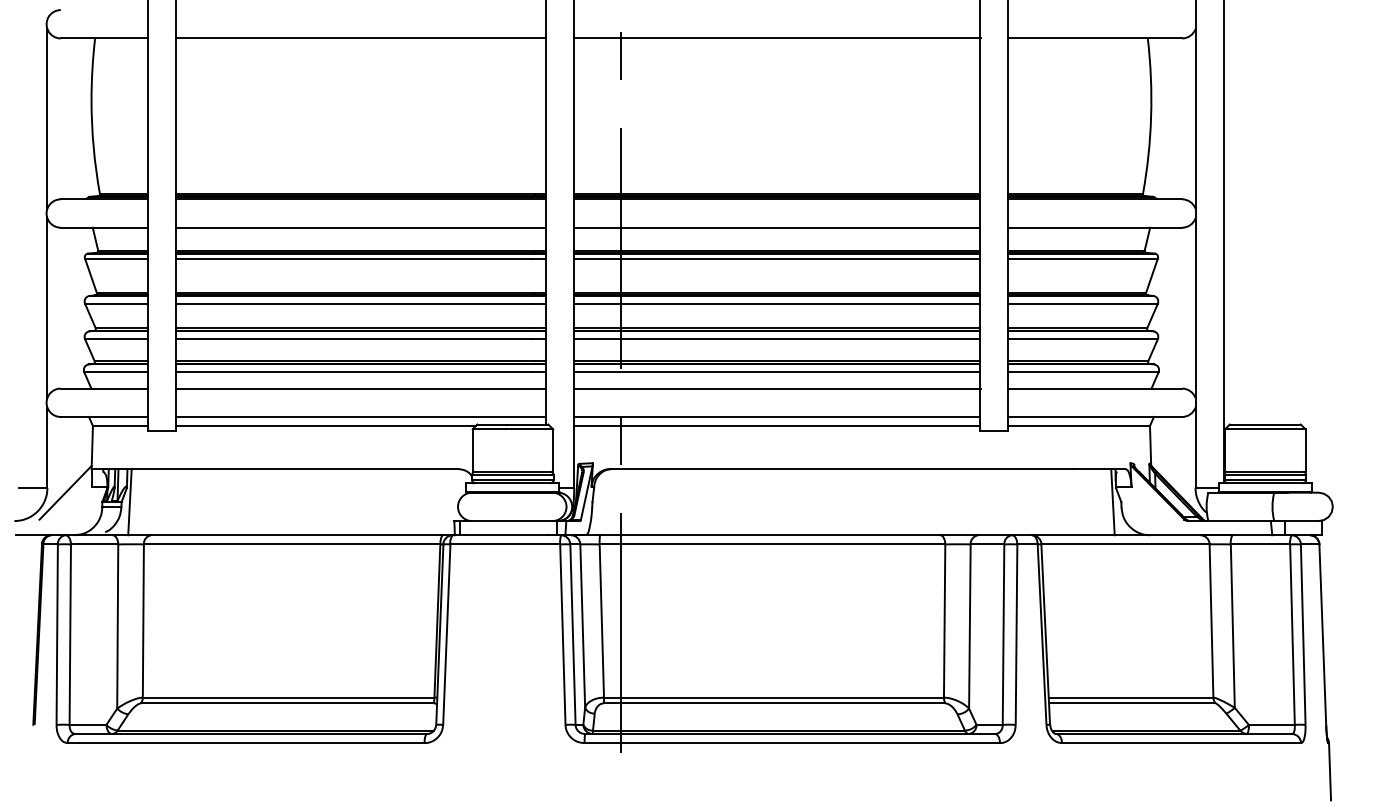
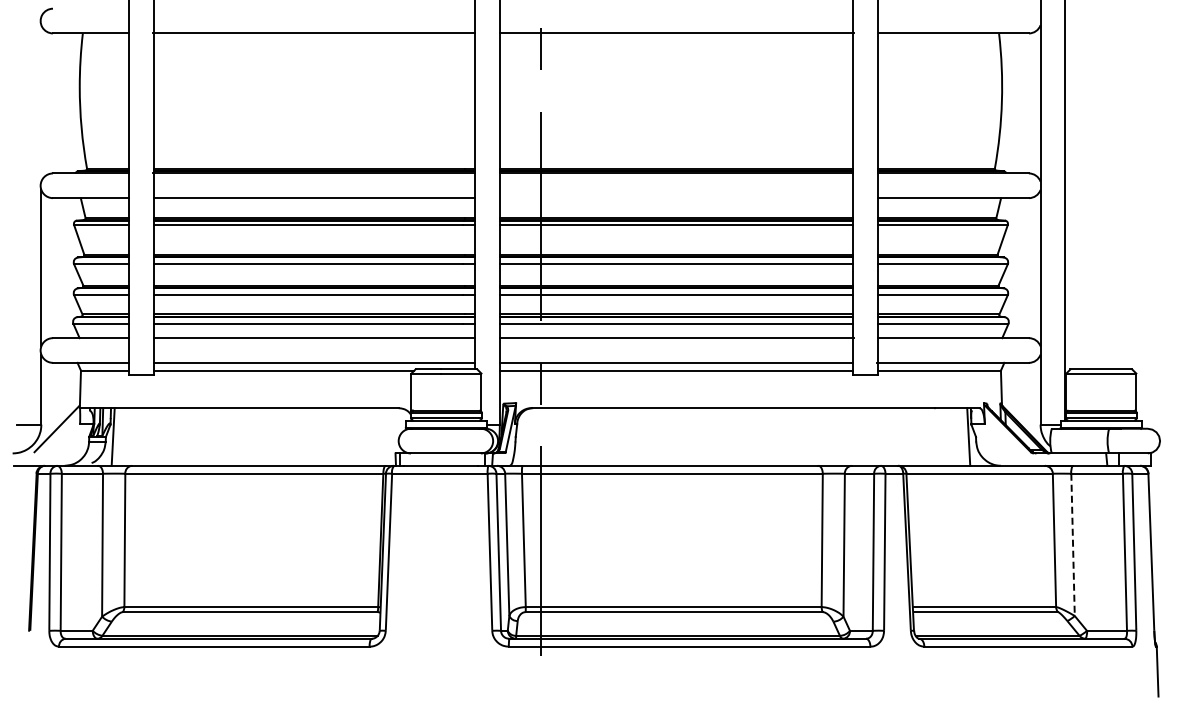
line: (47, 118) -> (41, 103), removed
line: (776, 228) -> (675, 198), removed
line: (1233, 625) -> (1073, 544), solid -> dashed

